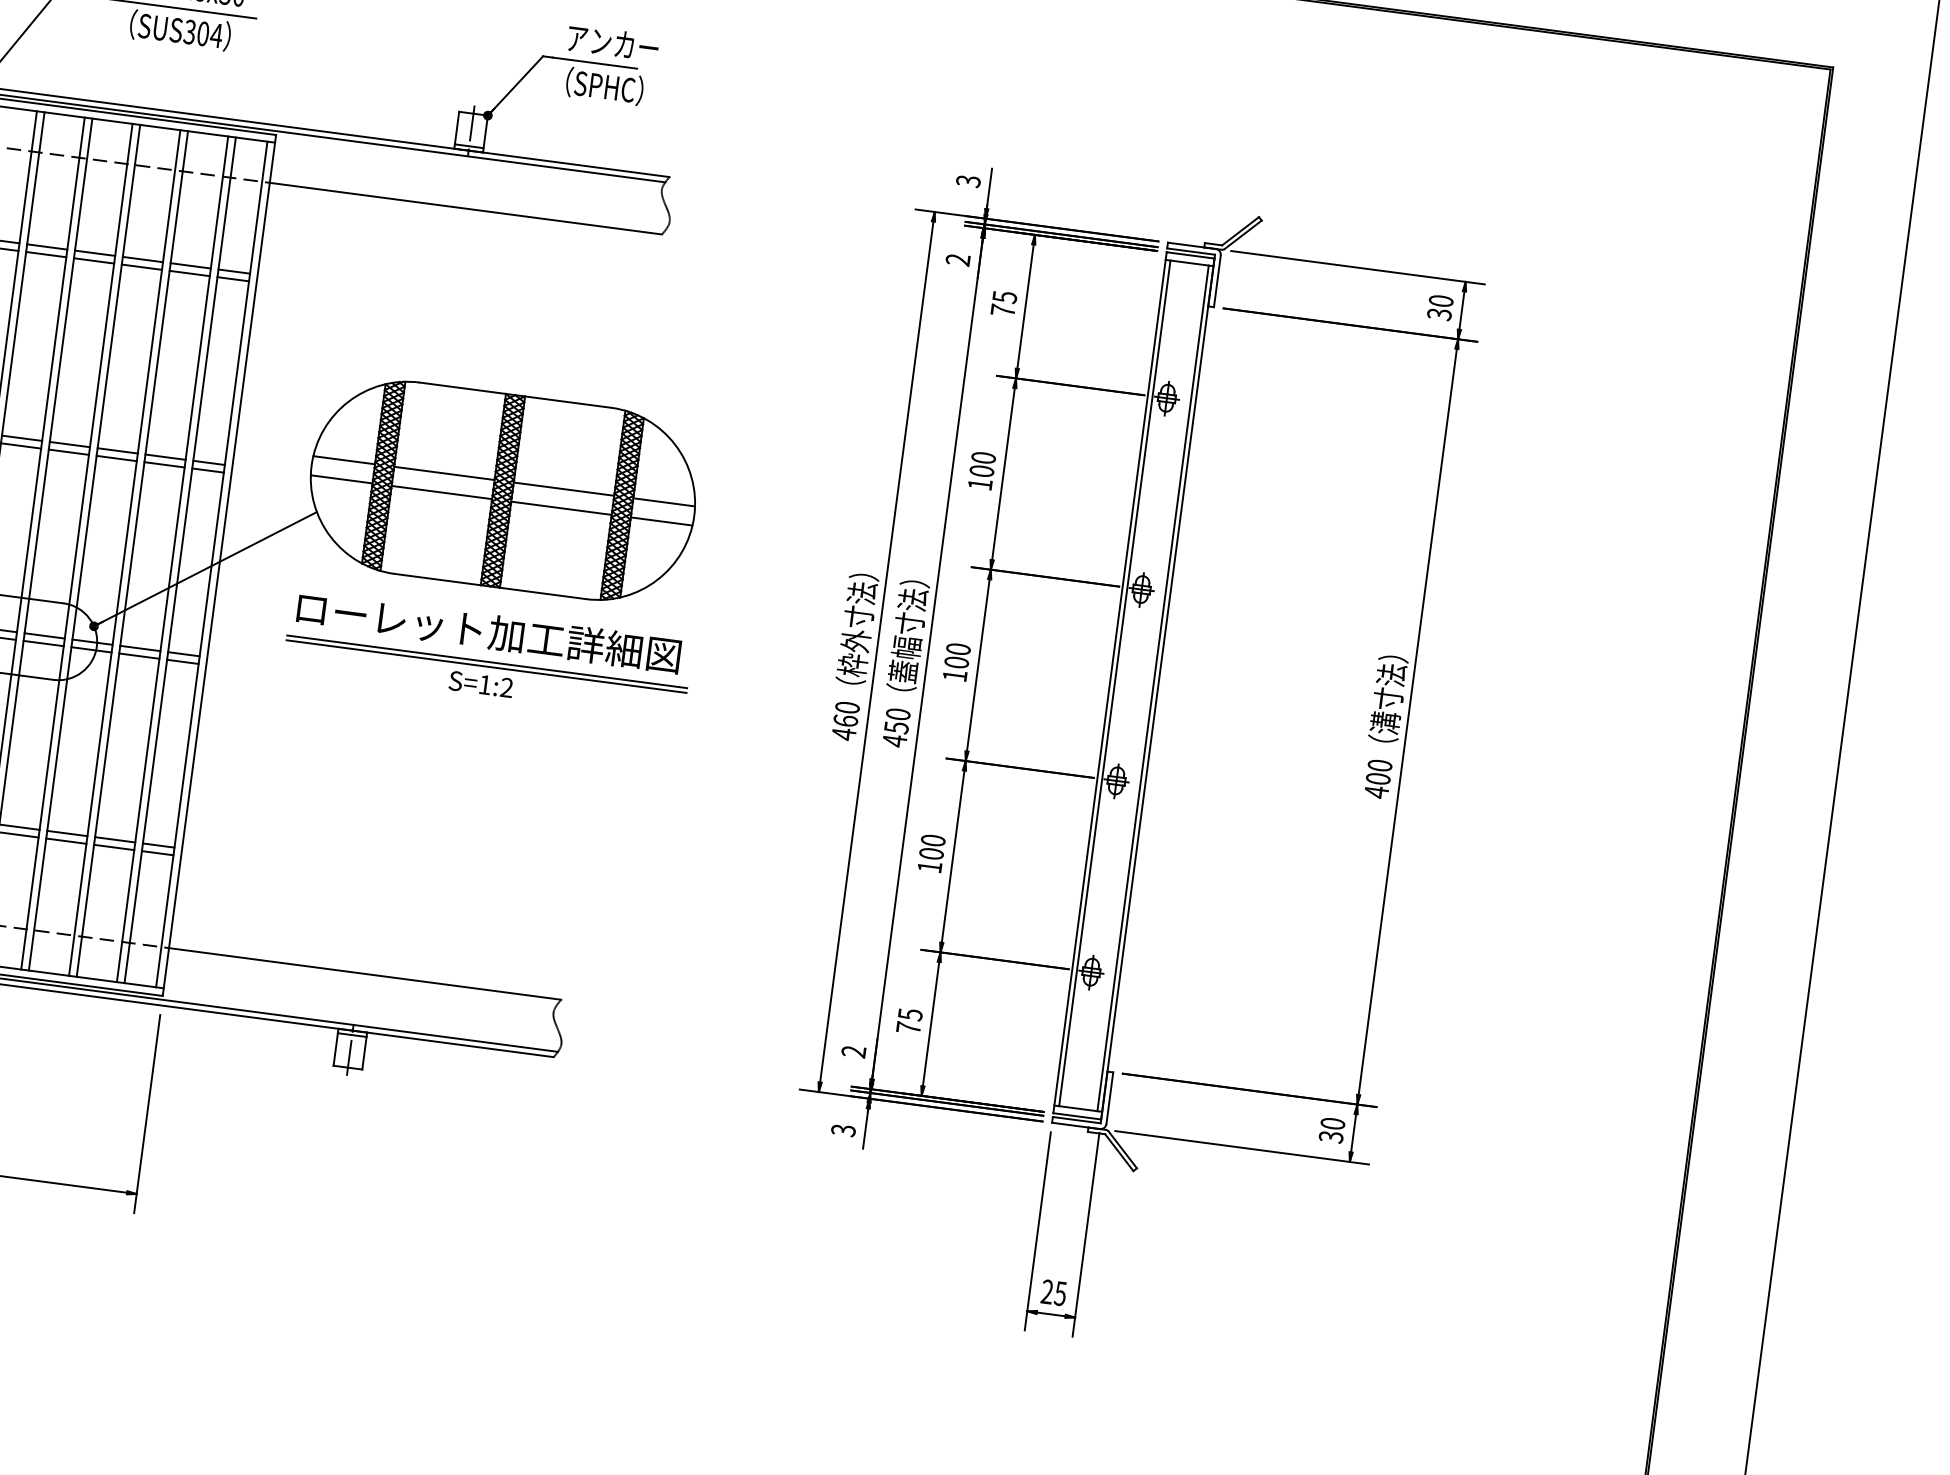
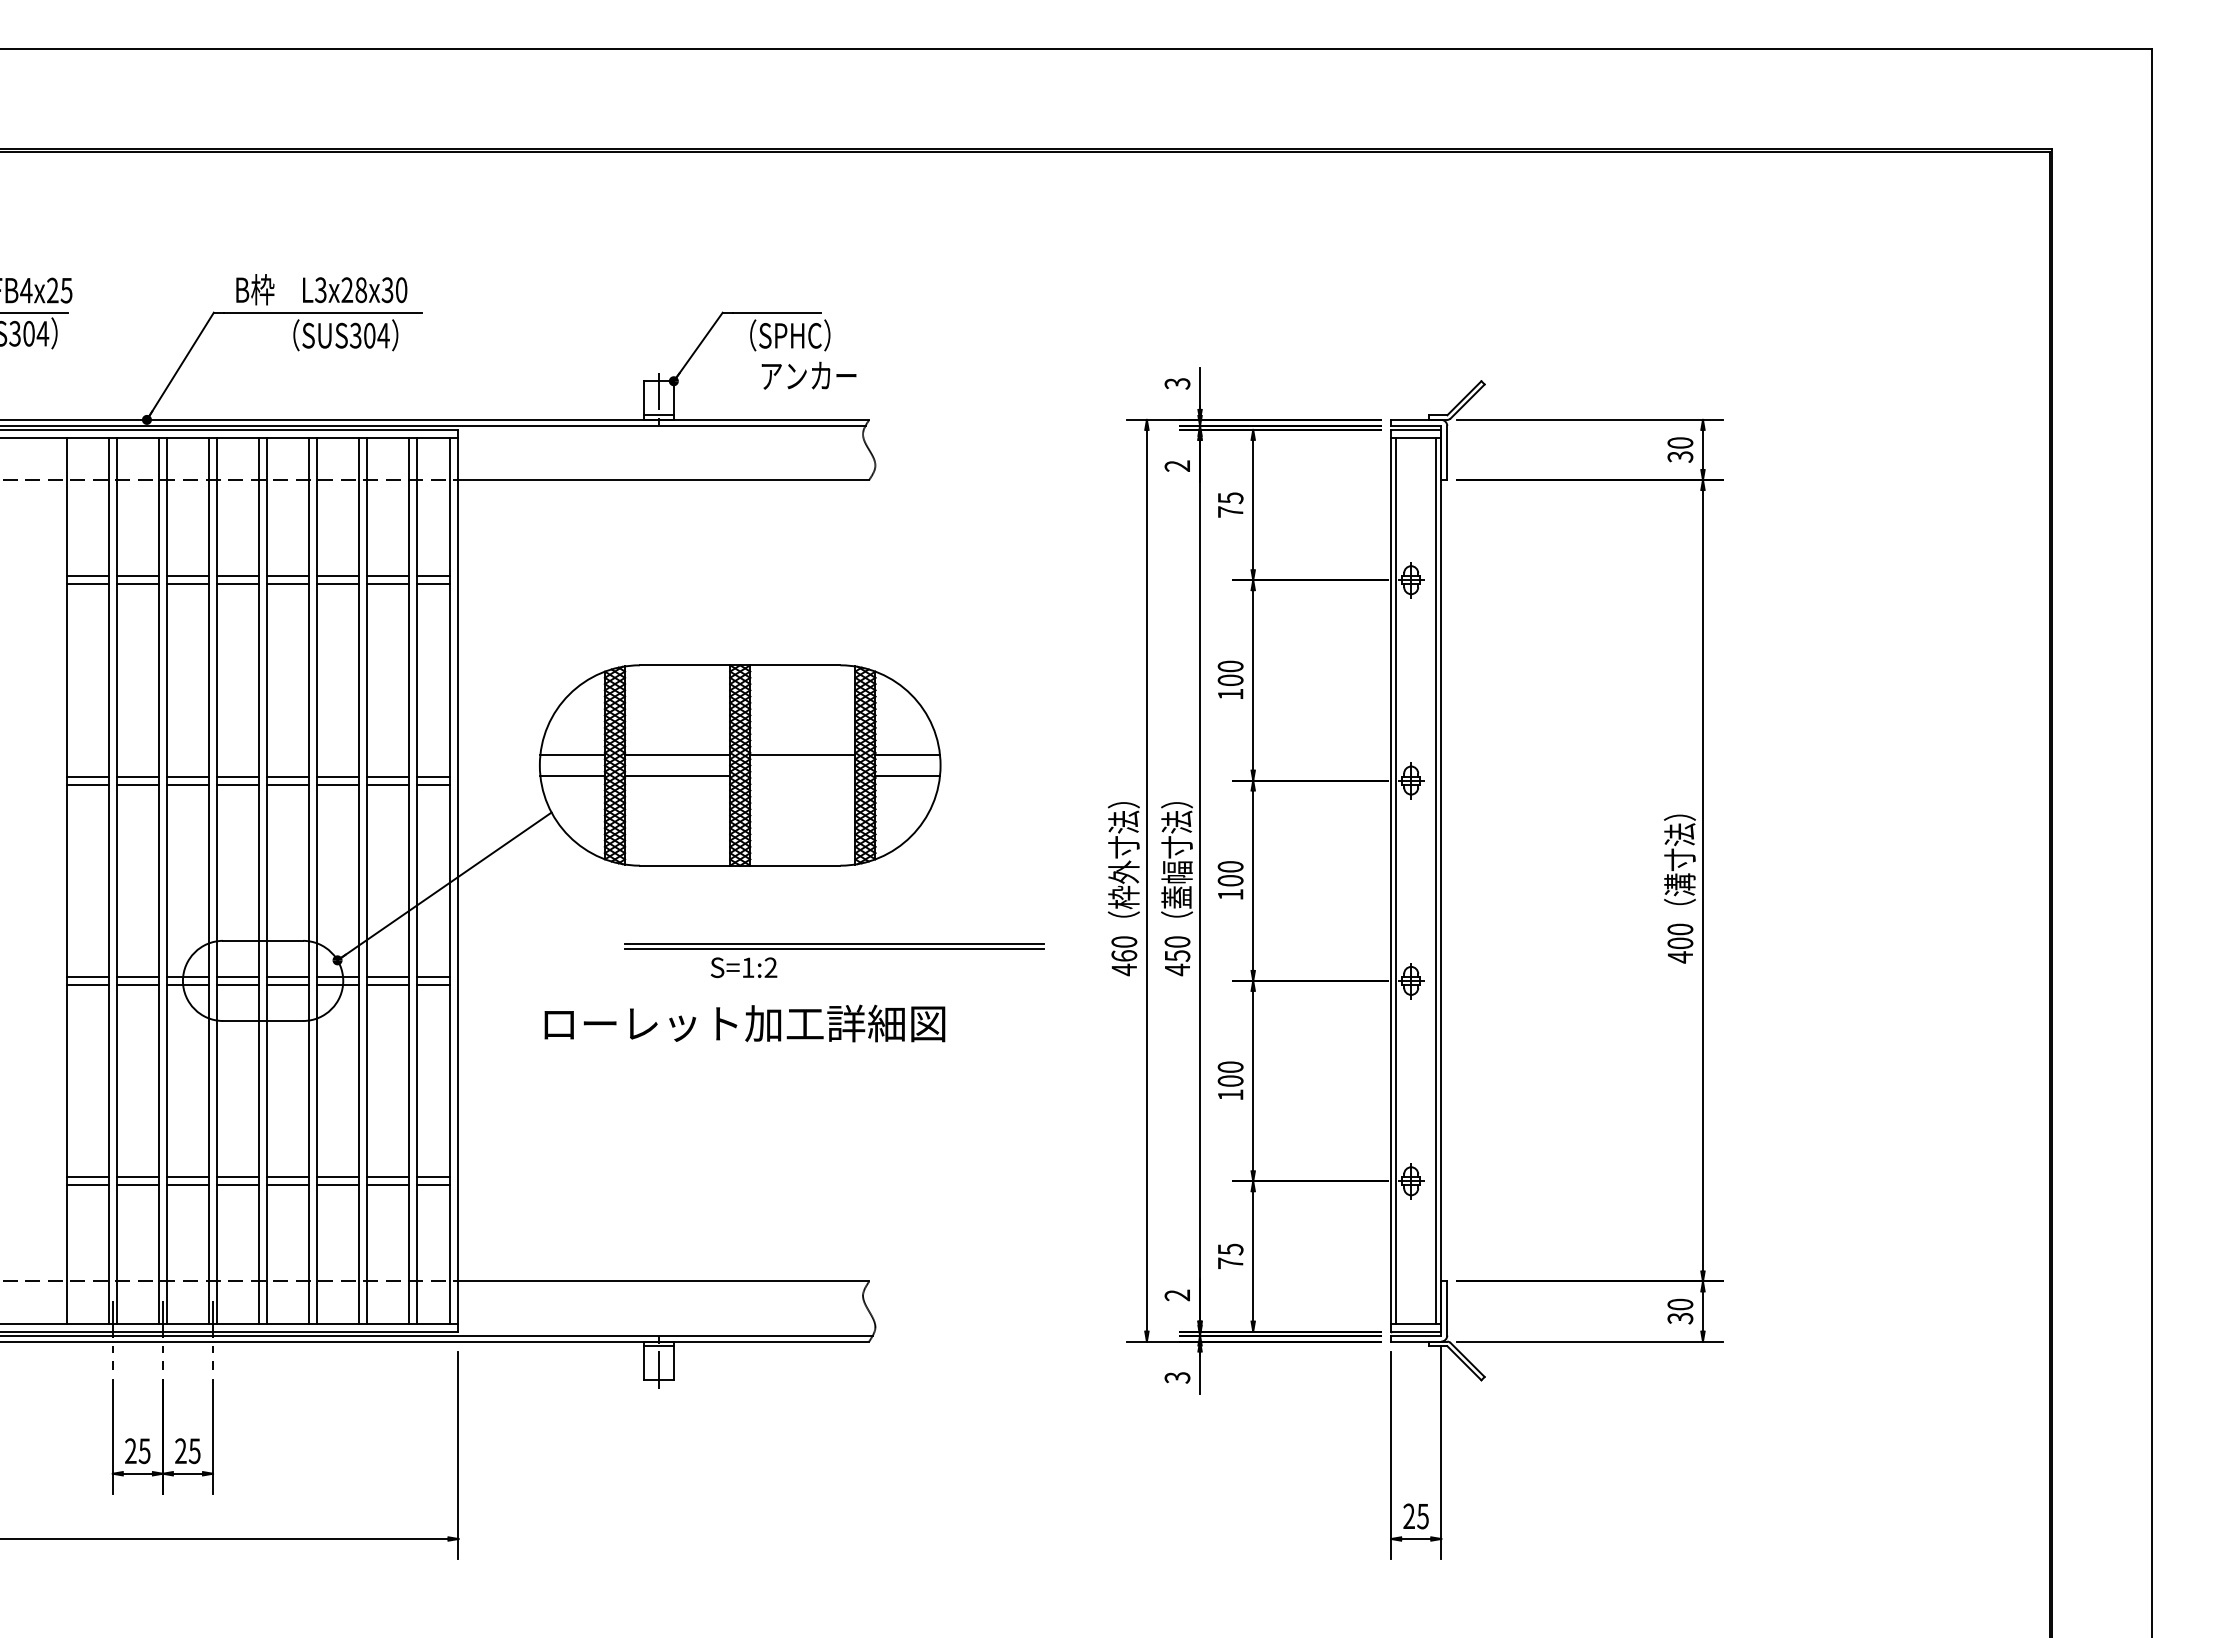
text: (612, 42) -> (808, 375), moved
line: (561, 508) -> (802, 775), removed
text: (488, 631) -> (744, 1023), moved
part: (487, 664) -> (834, 946), moved

